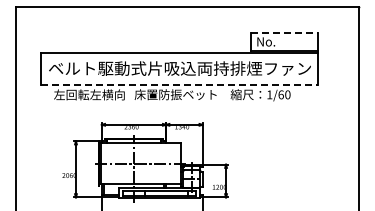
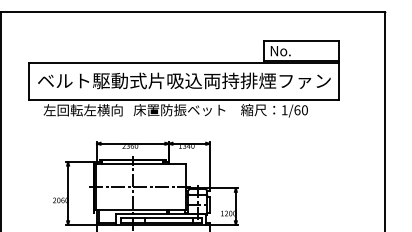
line: (284, 33) -> (301, 41), dashed -> solid
line: (179, 85) -> (183, 99), dashed -> solid

